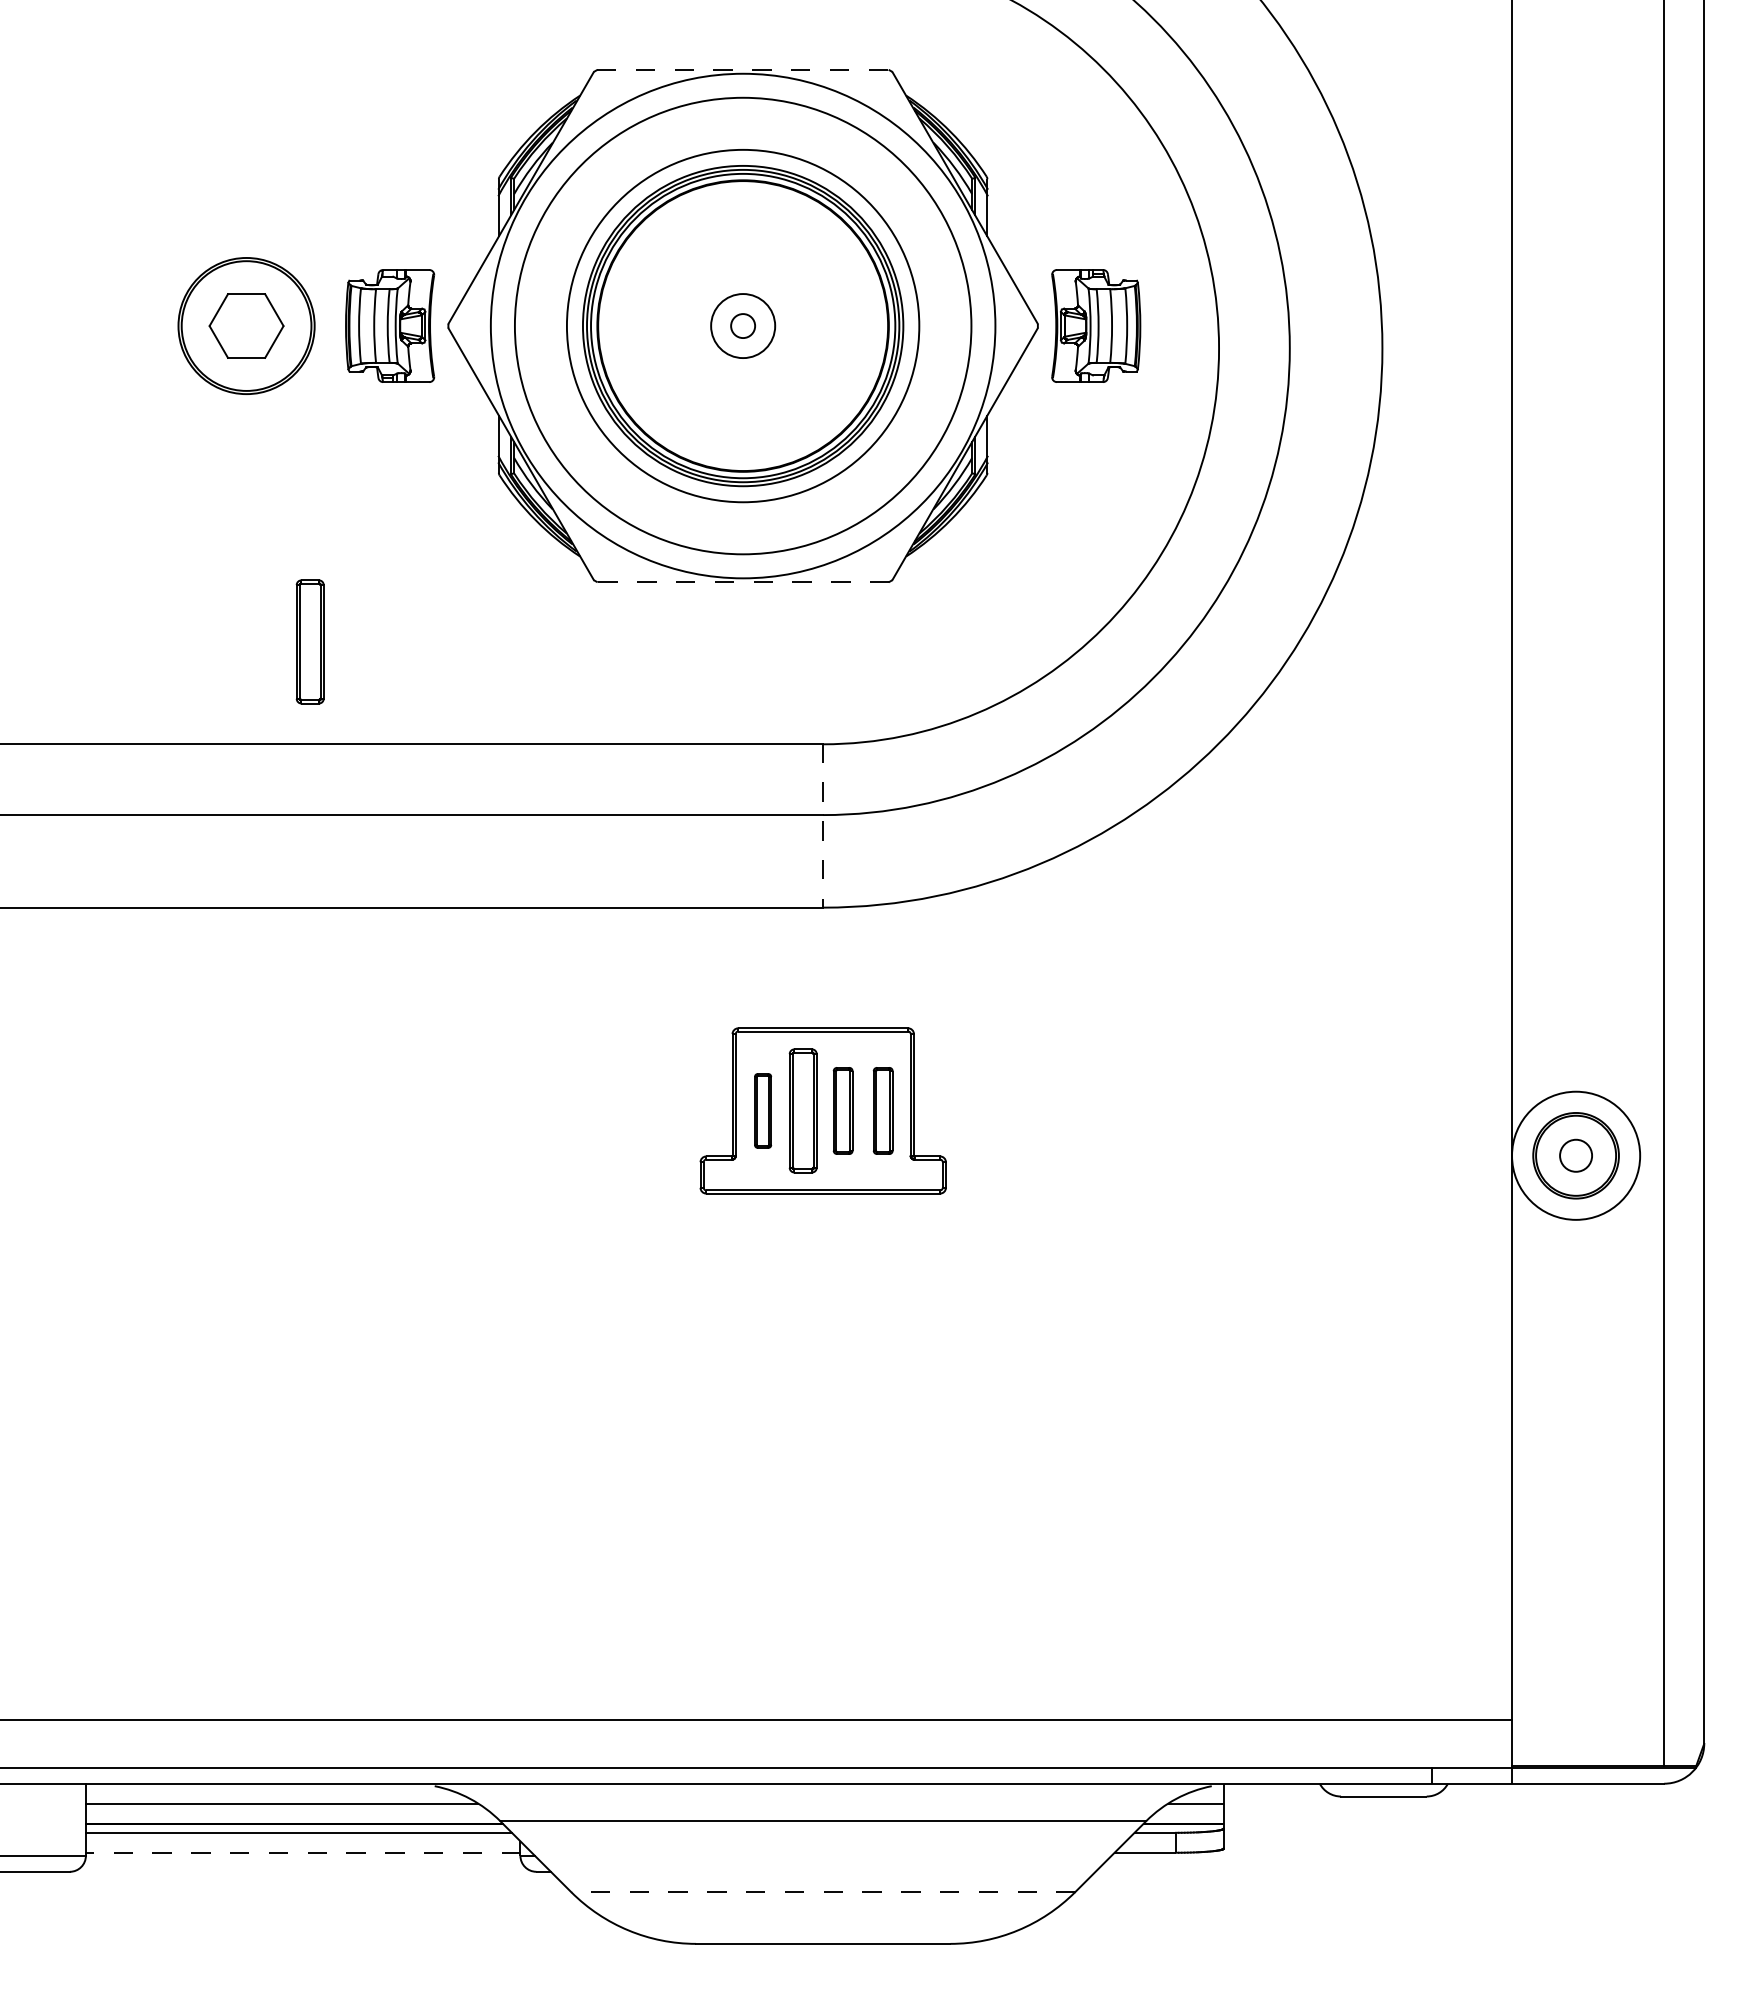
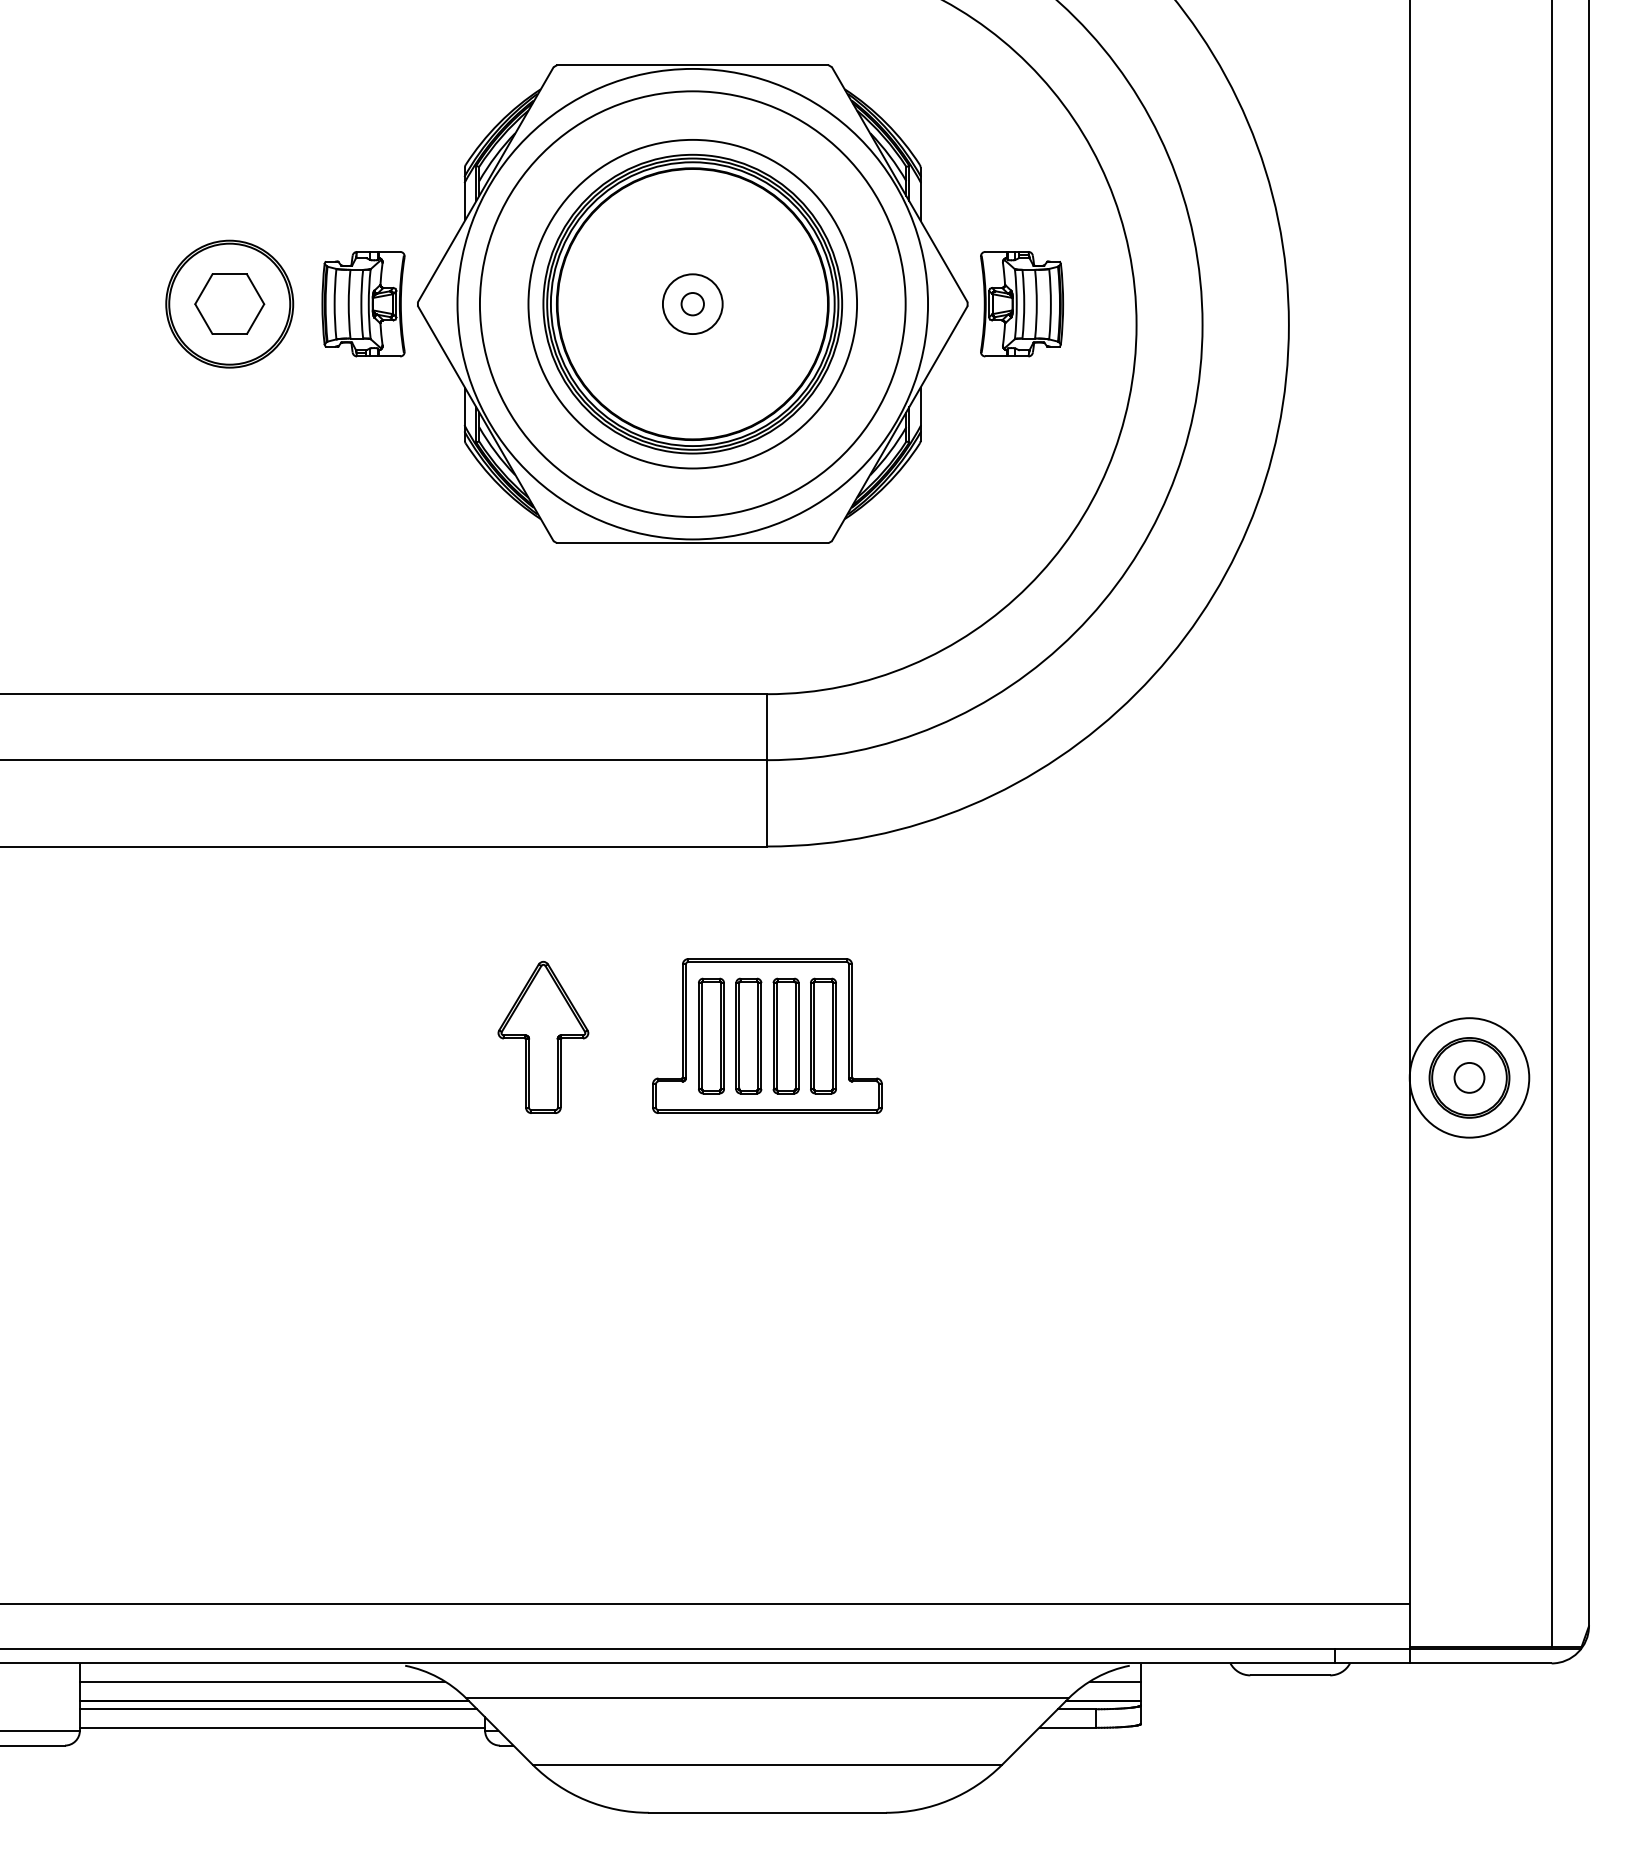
line: (743, 69) -> (693, 64), dashed -> solid
line: (742, 582) -> (692, 543), dashed -> solid
part: (309, 641) -> (288, 598), removed
line: (823, 826) -> (767, 770), dashed -> solid
part: (762, 1110) -> (710, 1035), size x1.67
part: (842, 1110) -> (785, 1035), size x1.43
part: (882, 1110) -> (822, 1035), size x1.43
part: (582, 1112) -> (542, 1037), added
line: (303, 1852) -> (282, 1727), dashed -> solid
line: (823, 1892) -> (767, 1764), dashed -> solid

